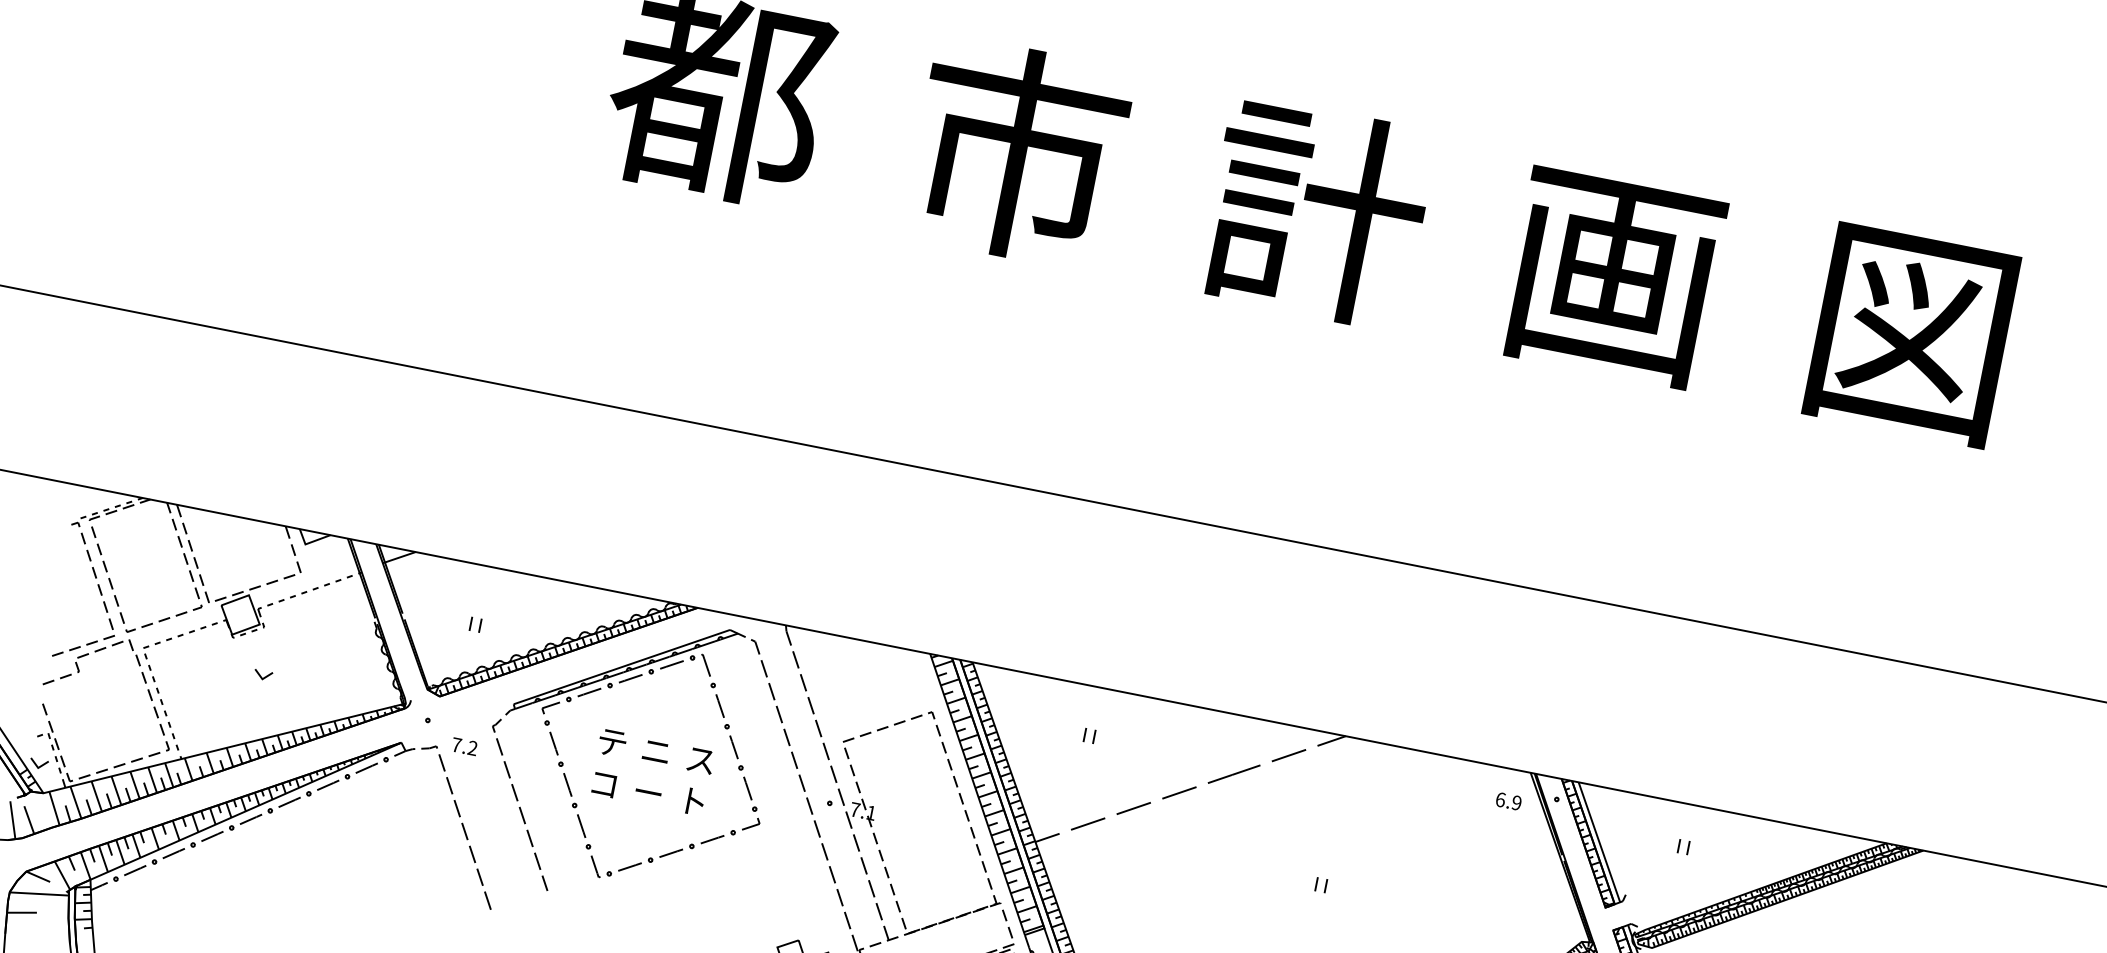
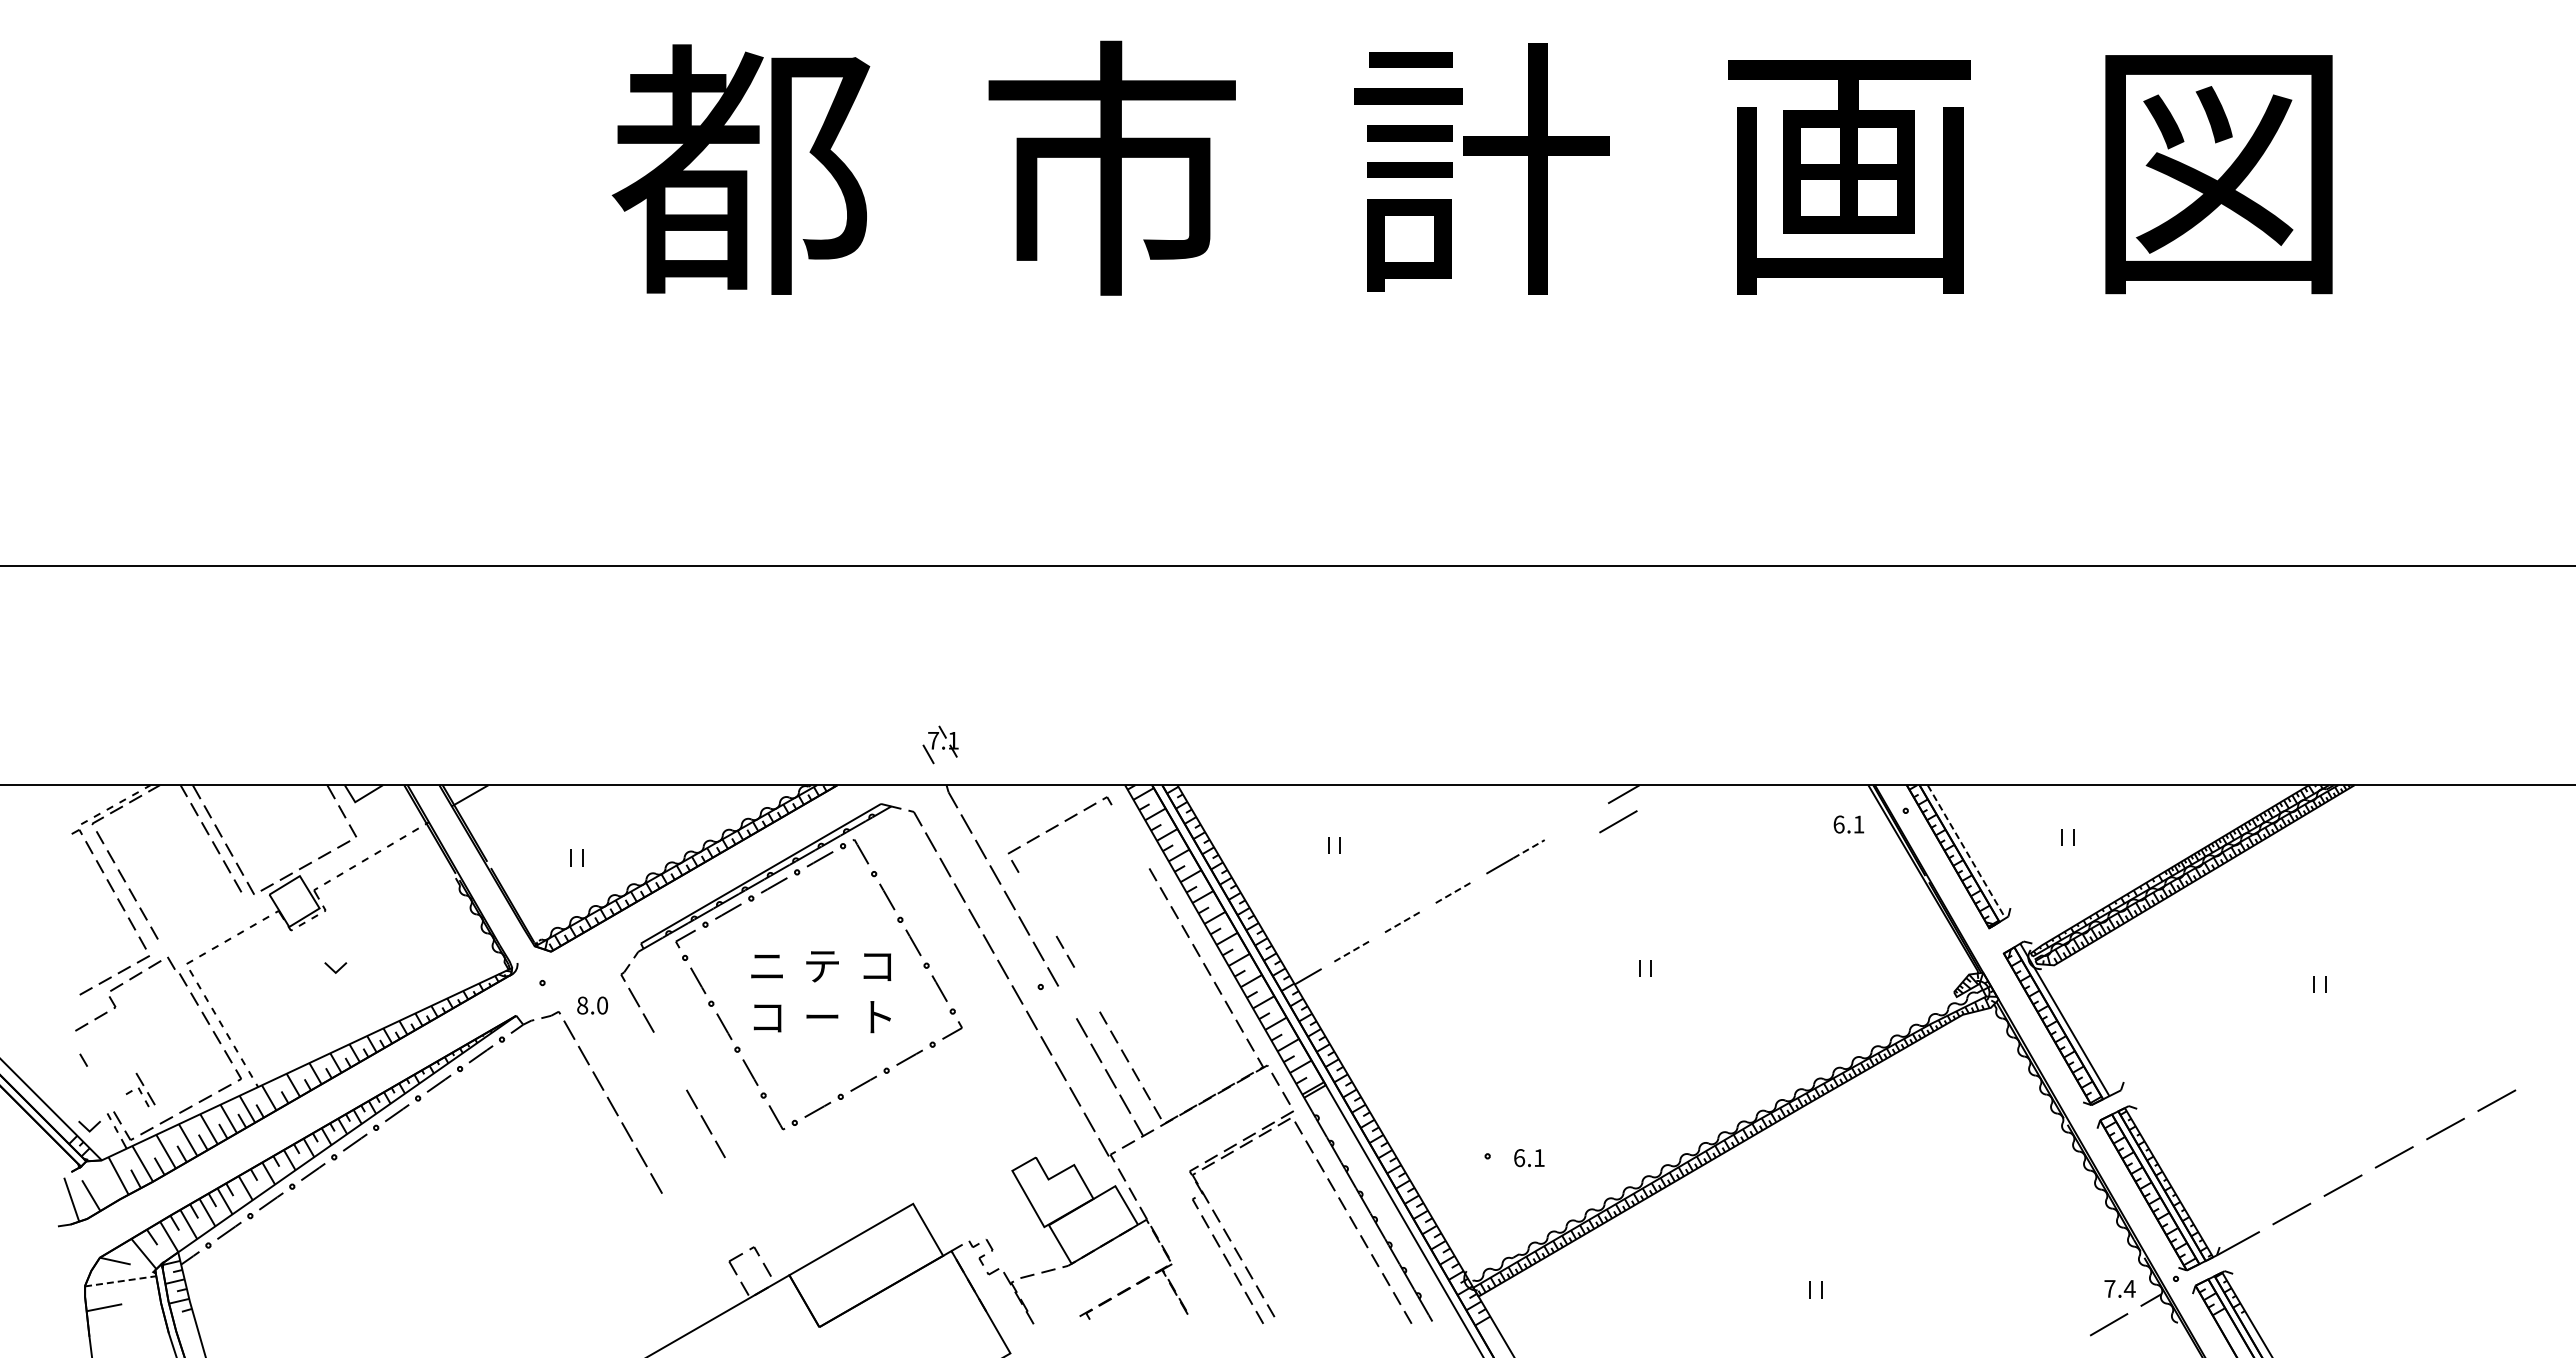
part: (164, 618) -> (204, 923), removed
part: (886, 728) -> (1056, 827), moved
part: (49, 734) -> (140, 1089), moved
text: (612, 743) -> (767, 966), テ -> ニ
text: (464, 746) -> (592, 1005), 7.2 -> 8.0
text: (656, 751) -> (822, 966), ニ -> テ
line: (1289, 755) -> (1618, 821), moved
text: (700, 760) -> (876, 966), ス -> コ
line: (1246, 769) -> (1529, 848), solid -> dashed
line: (1179, 793) -> (1454, 892), solid -> dashed
line: (517, 801) -> (668, 1058), removed
text: (1516, 802) -> (1858, 824), 6.9 -> 6.1
line: (1134, 808) -> (1404, 921), solid -> dashed
part: (860, 814) -> (940, 744), moved
line: (1088, 823) -> (1353, 950), solid -> dashed
line: (1599, 842) -> (1966, 852), solid -> dashed
line: (39, 894) -> (120, 1281), solid -> dashed

